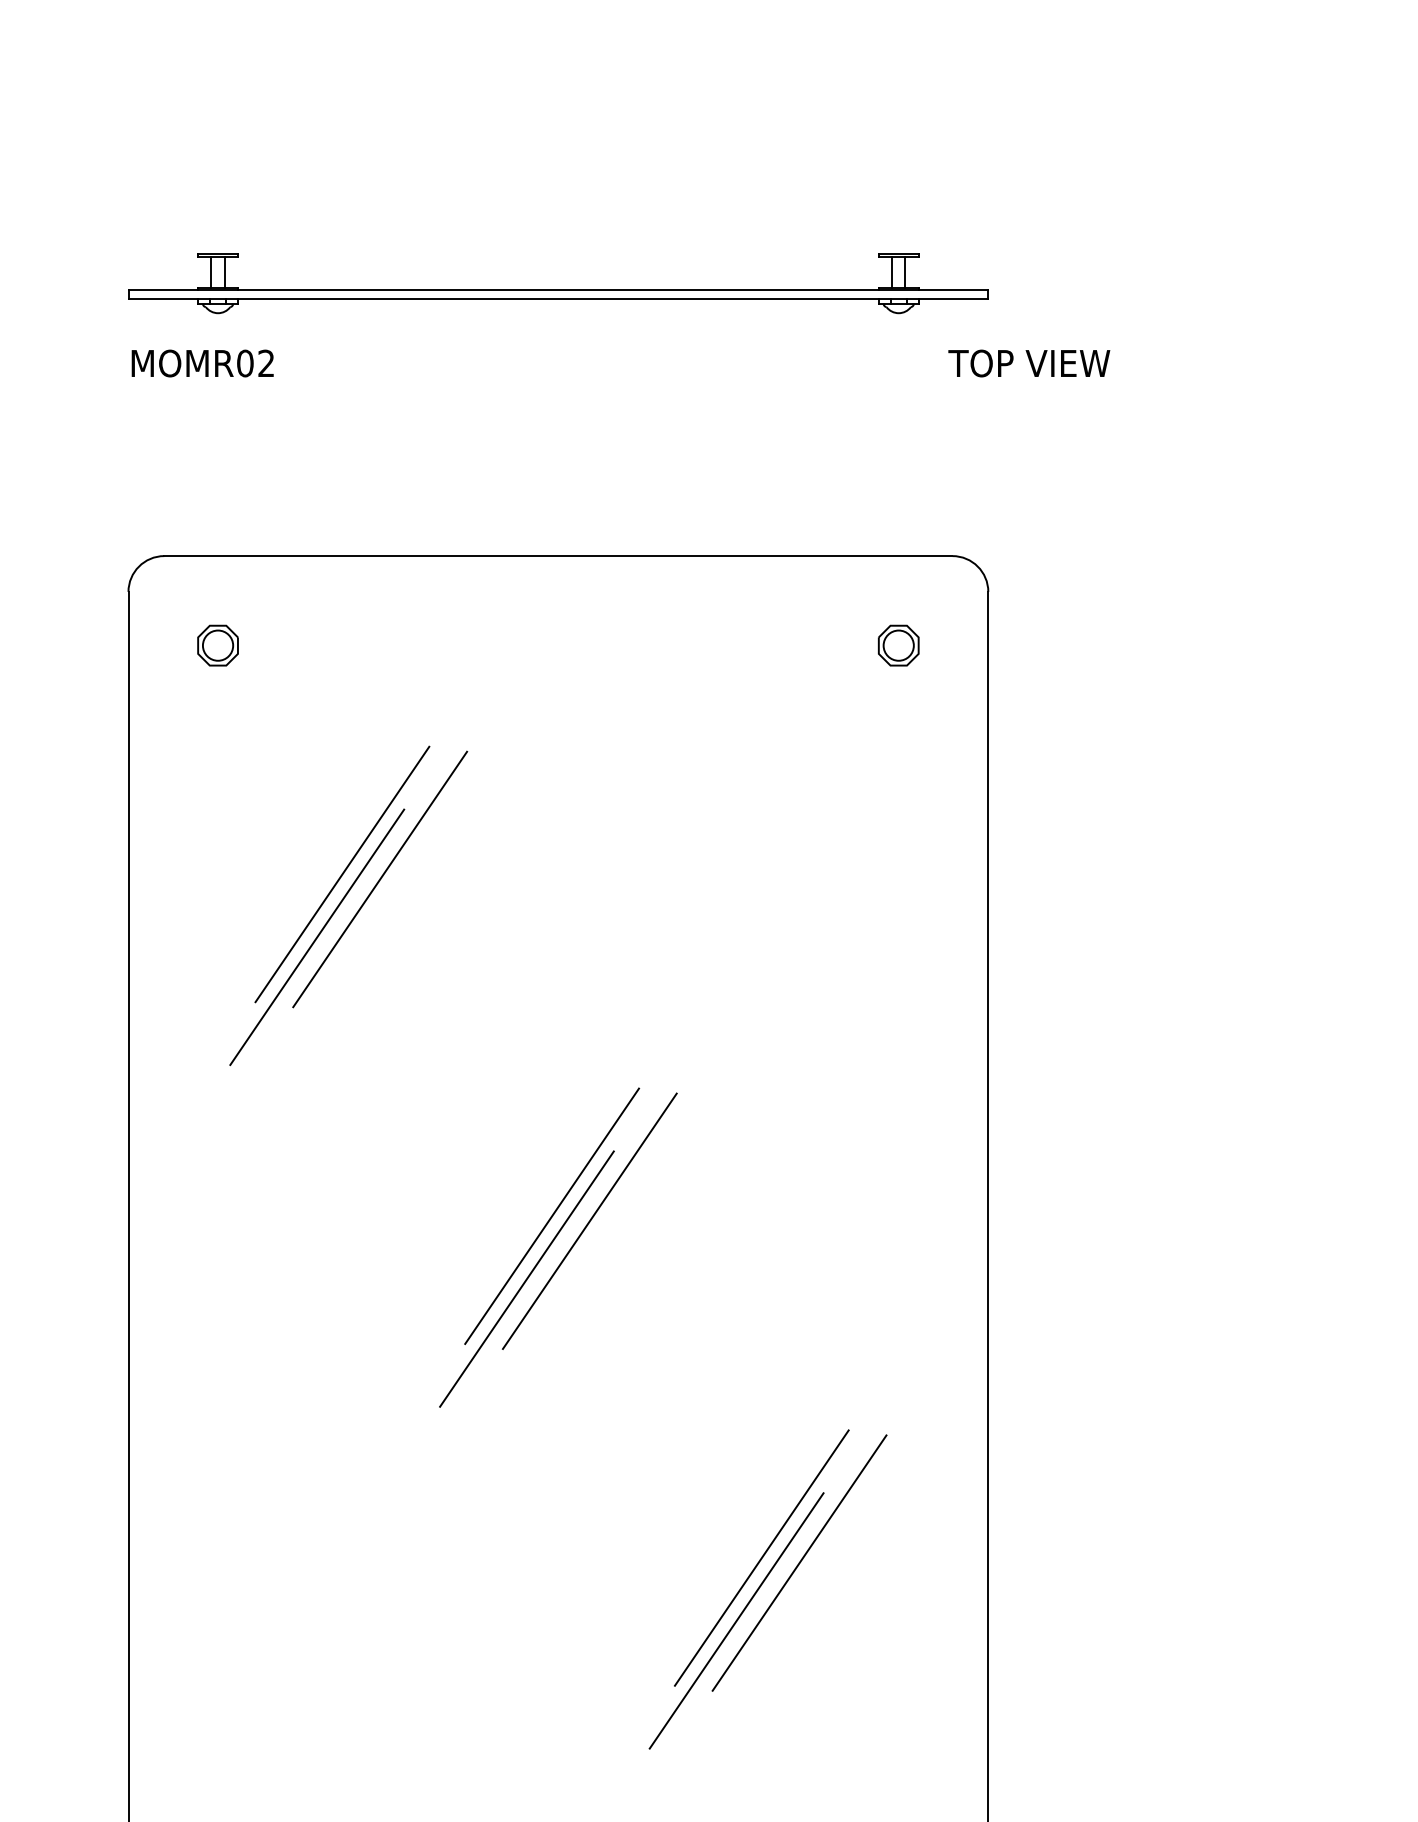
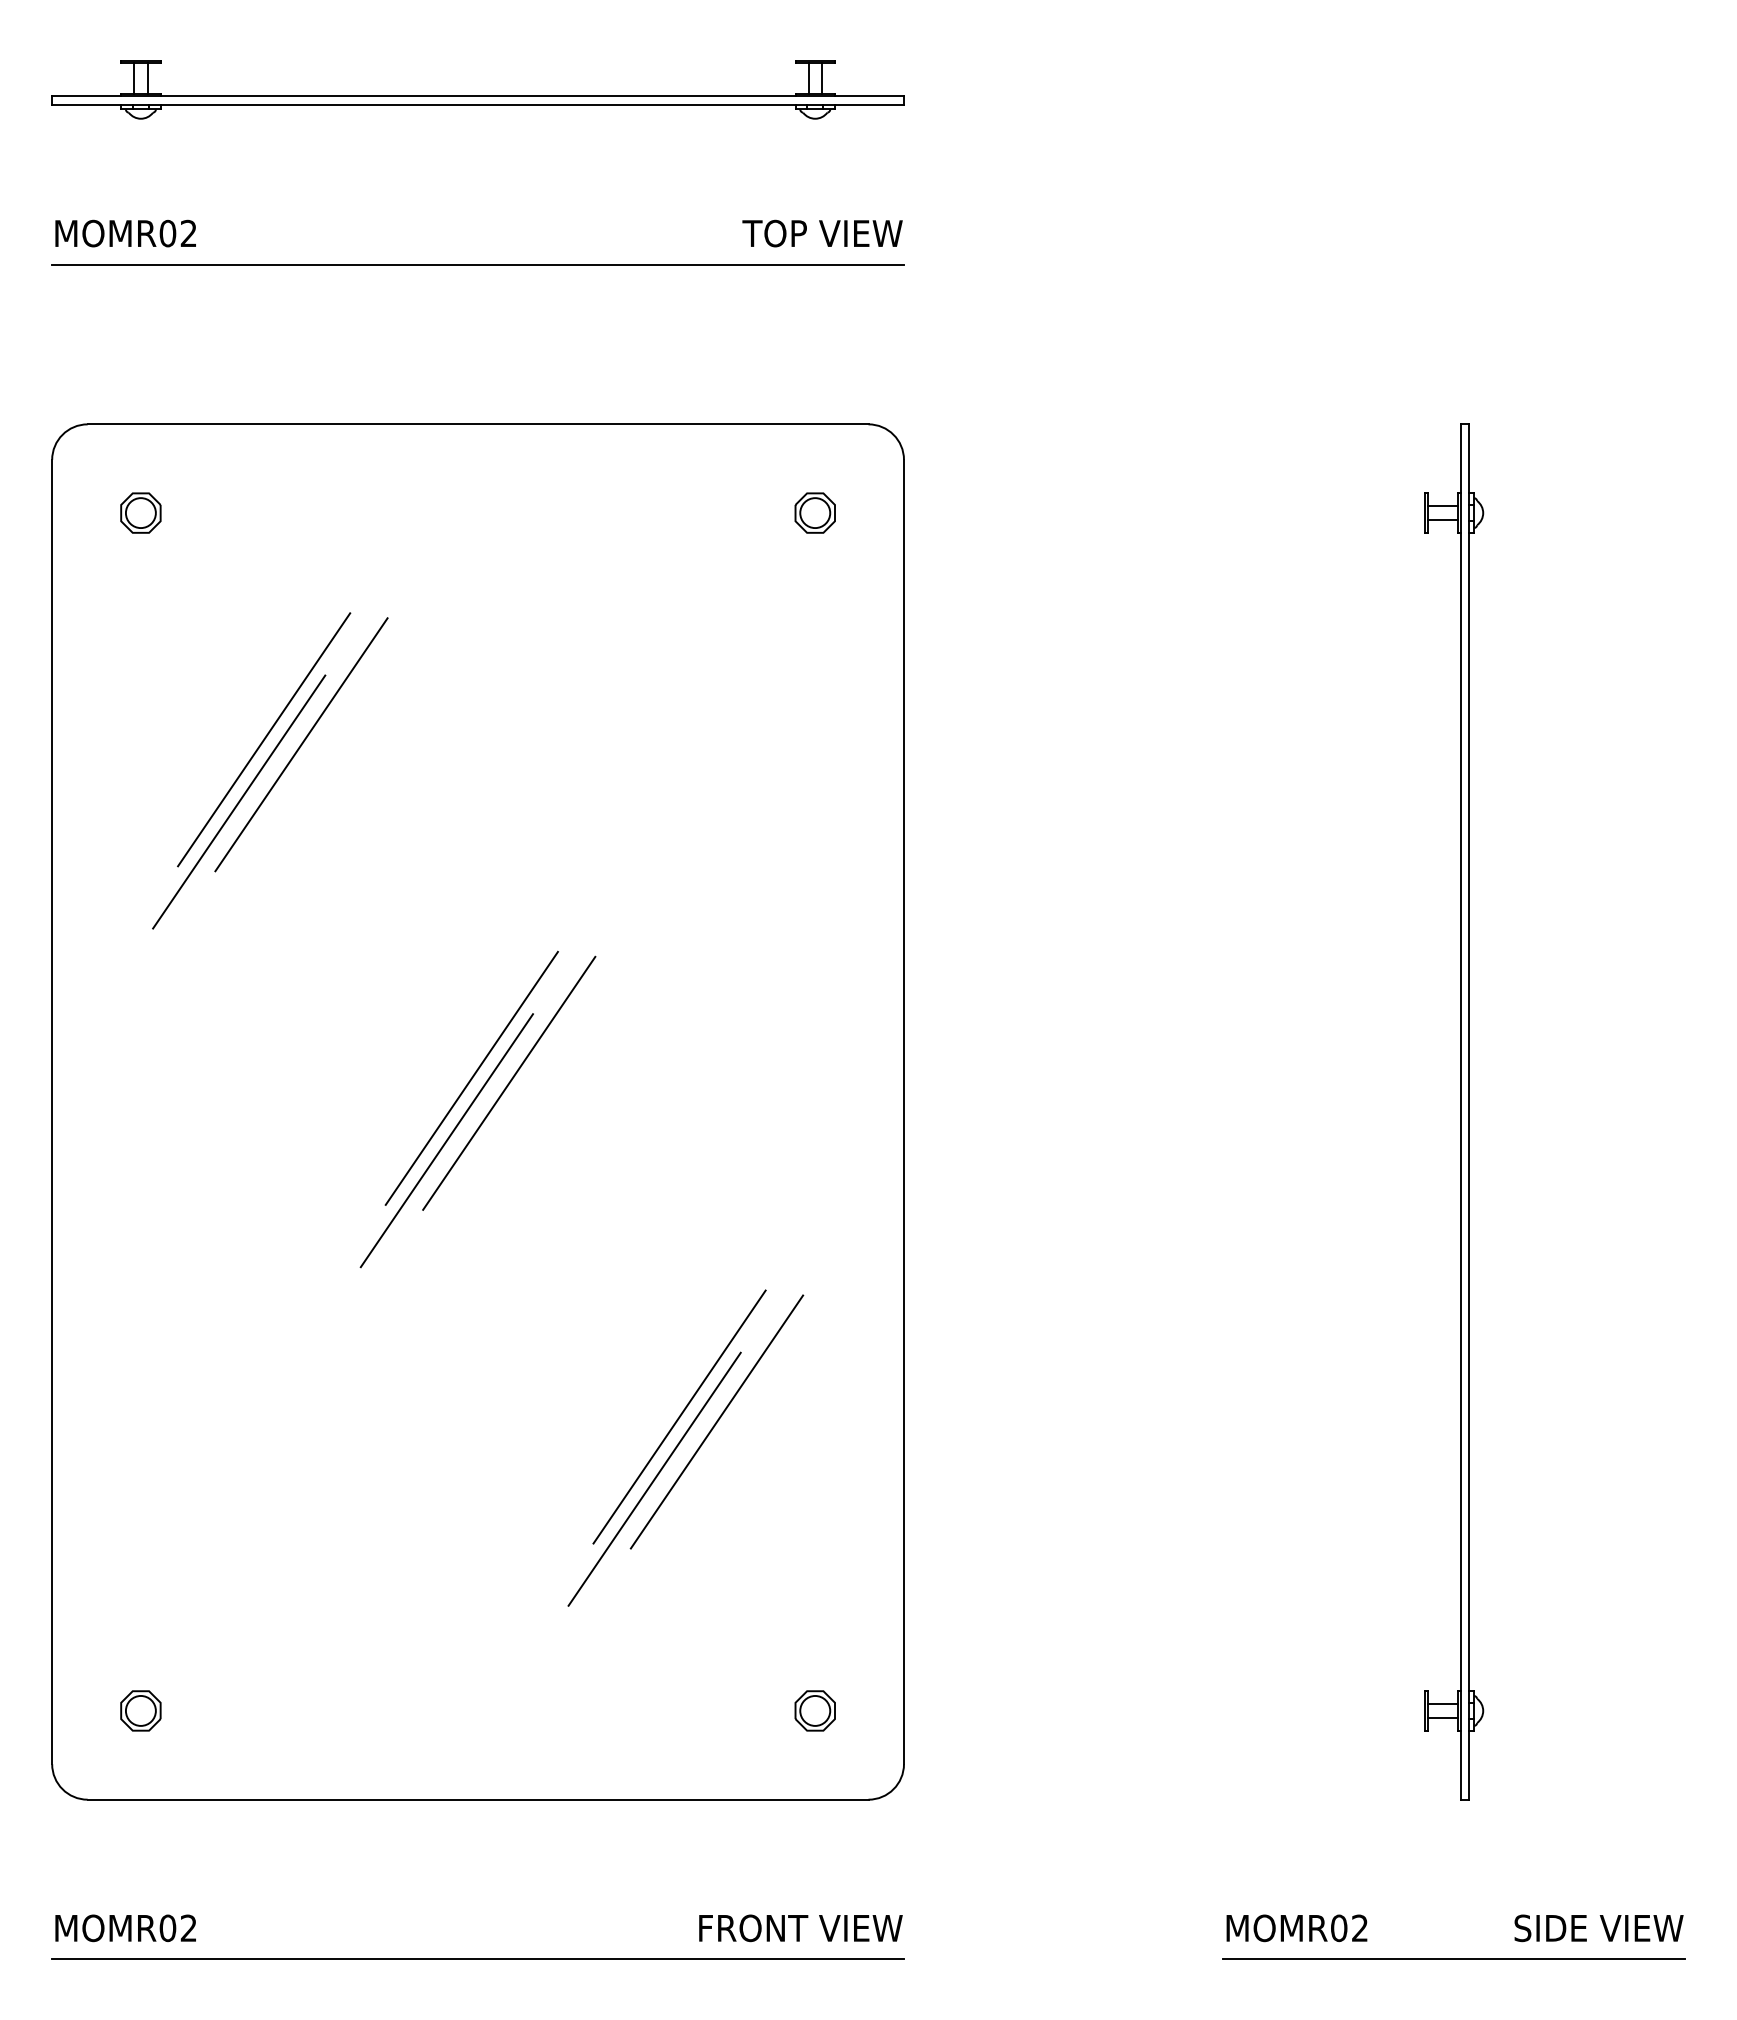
part: (557, 283) -> (477, 89), moved
text: (1029, 363) -> (822, 233), moved
line: (557, 394) -> (477, 264), added

